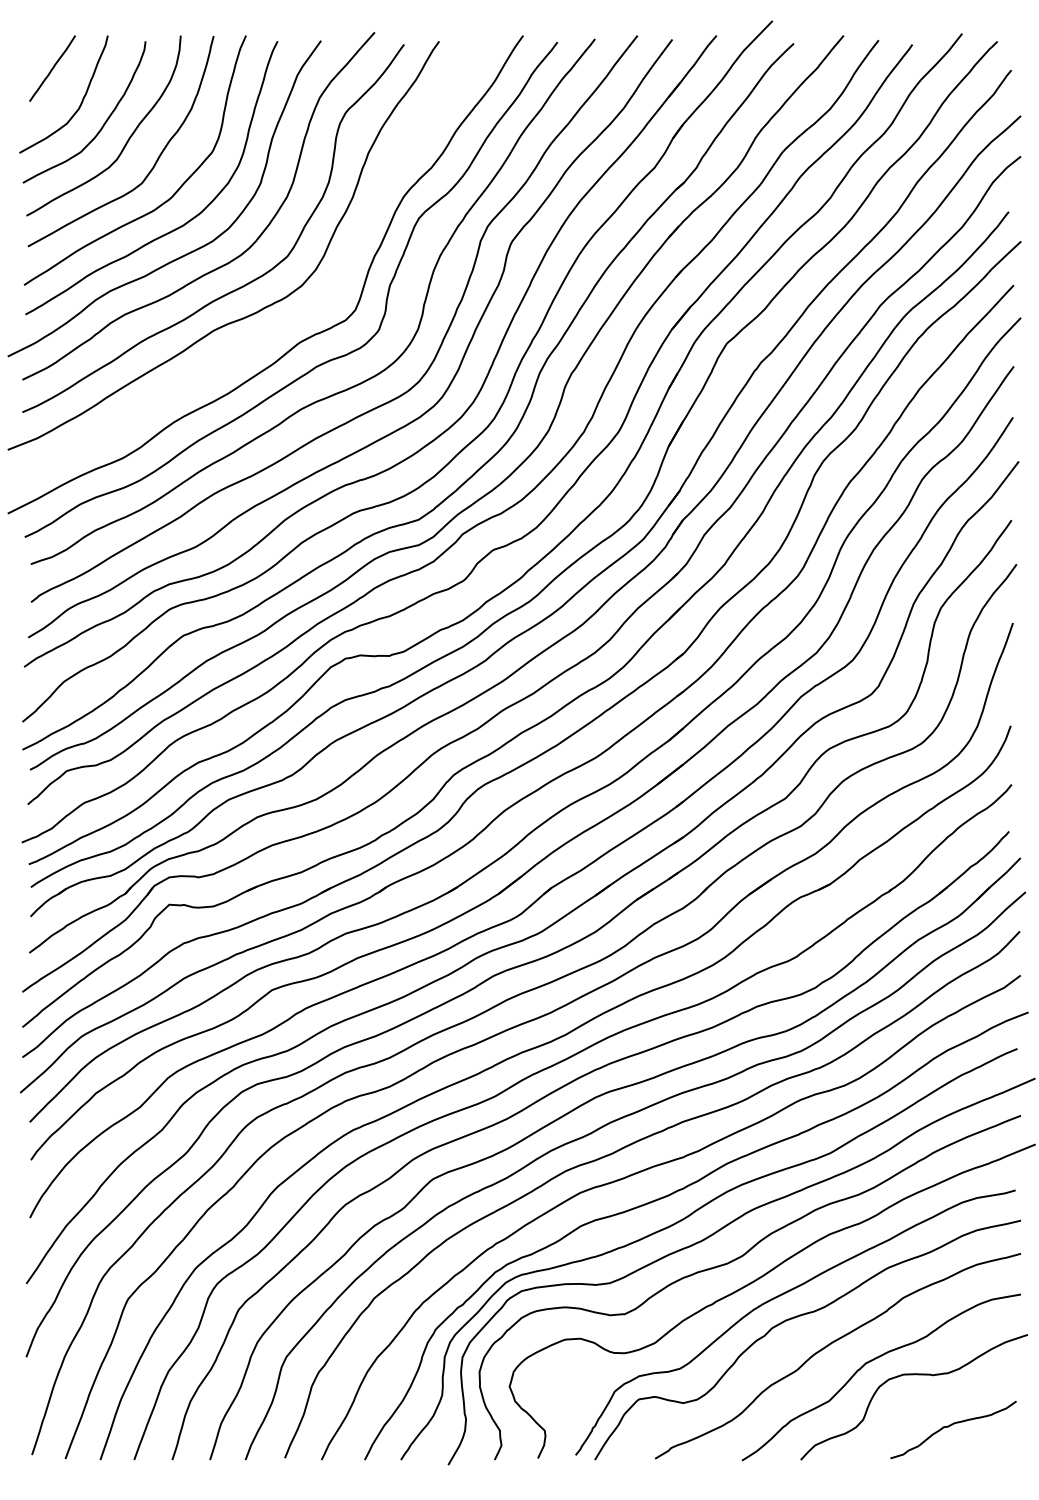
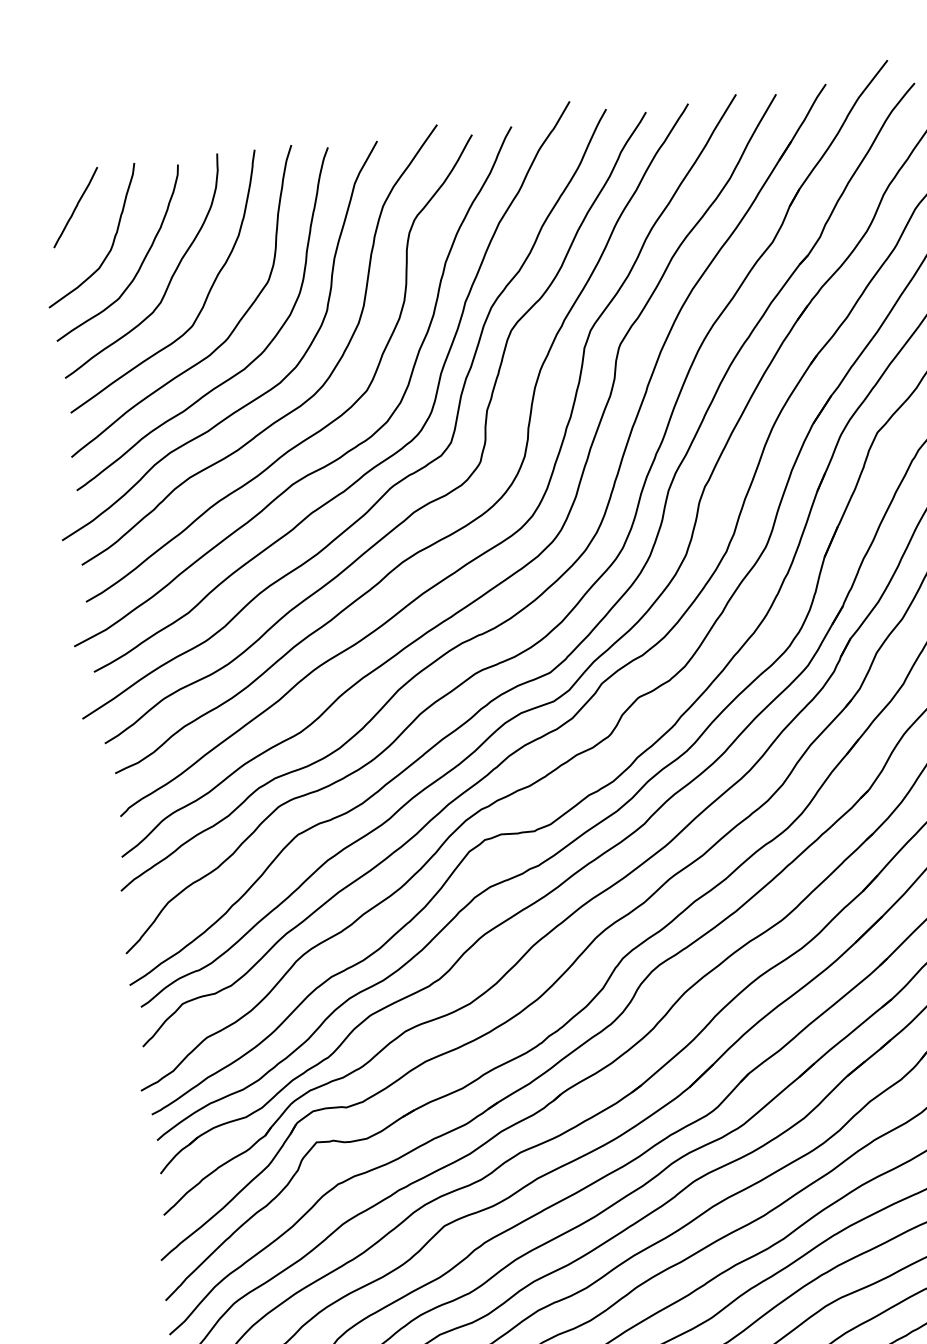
curve: (292, 319) -> (380, 461), added

